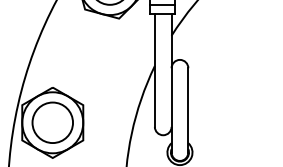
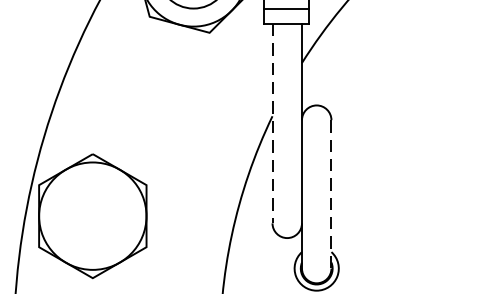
line: (154, 70) -> (271, 124), solid -> dashed
line: (188, 110) -> (331, 194), solid -> dashed
circle: (52, 122) -> (92, 215), removed

